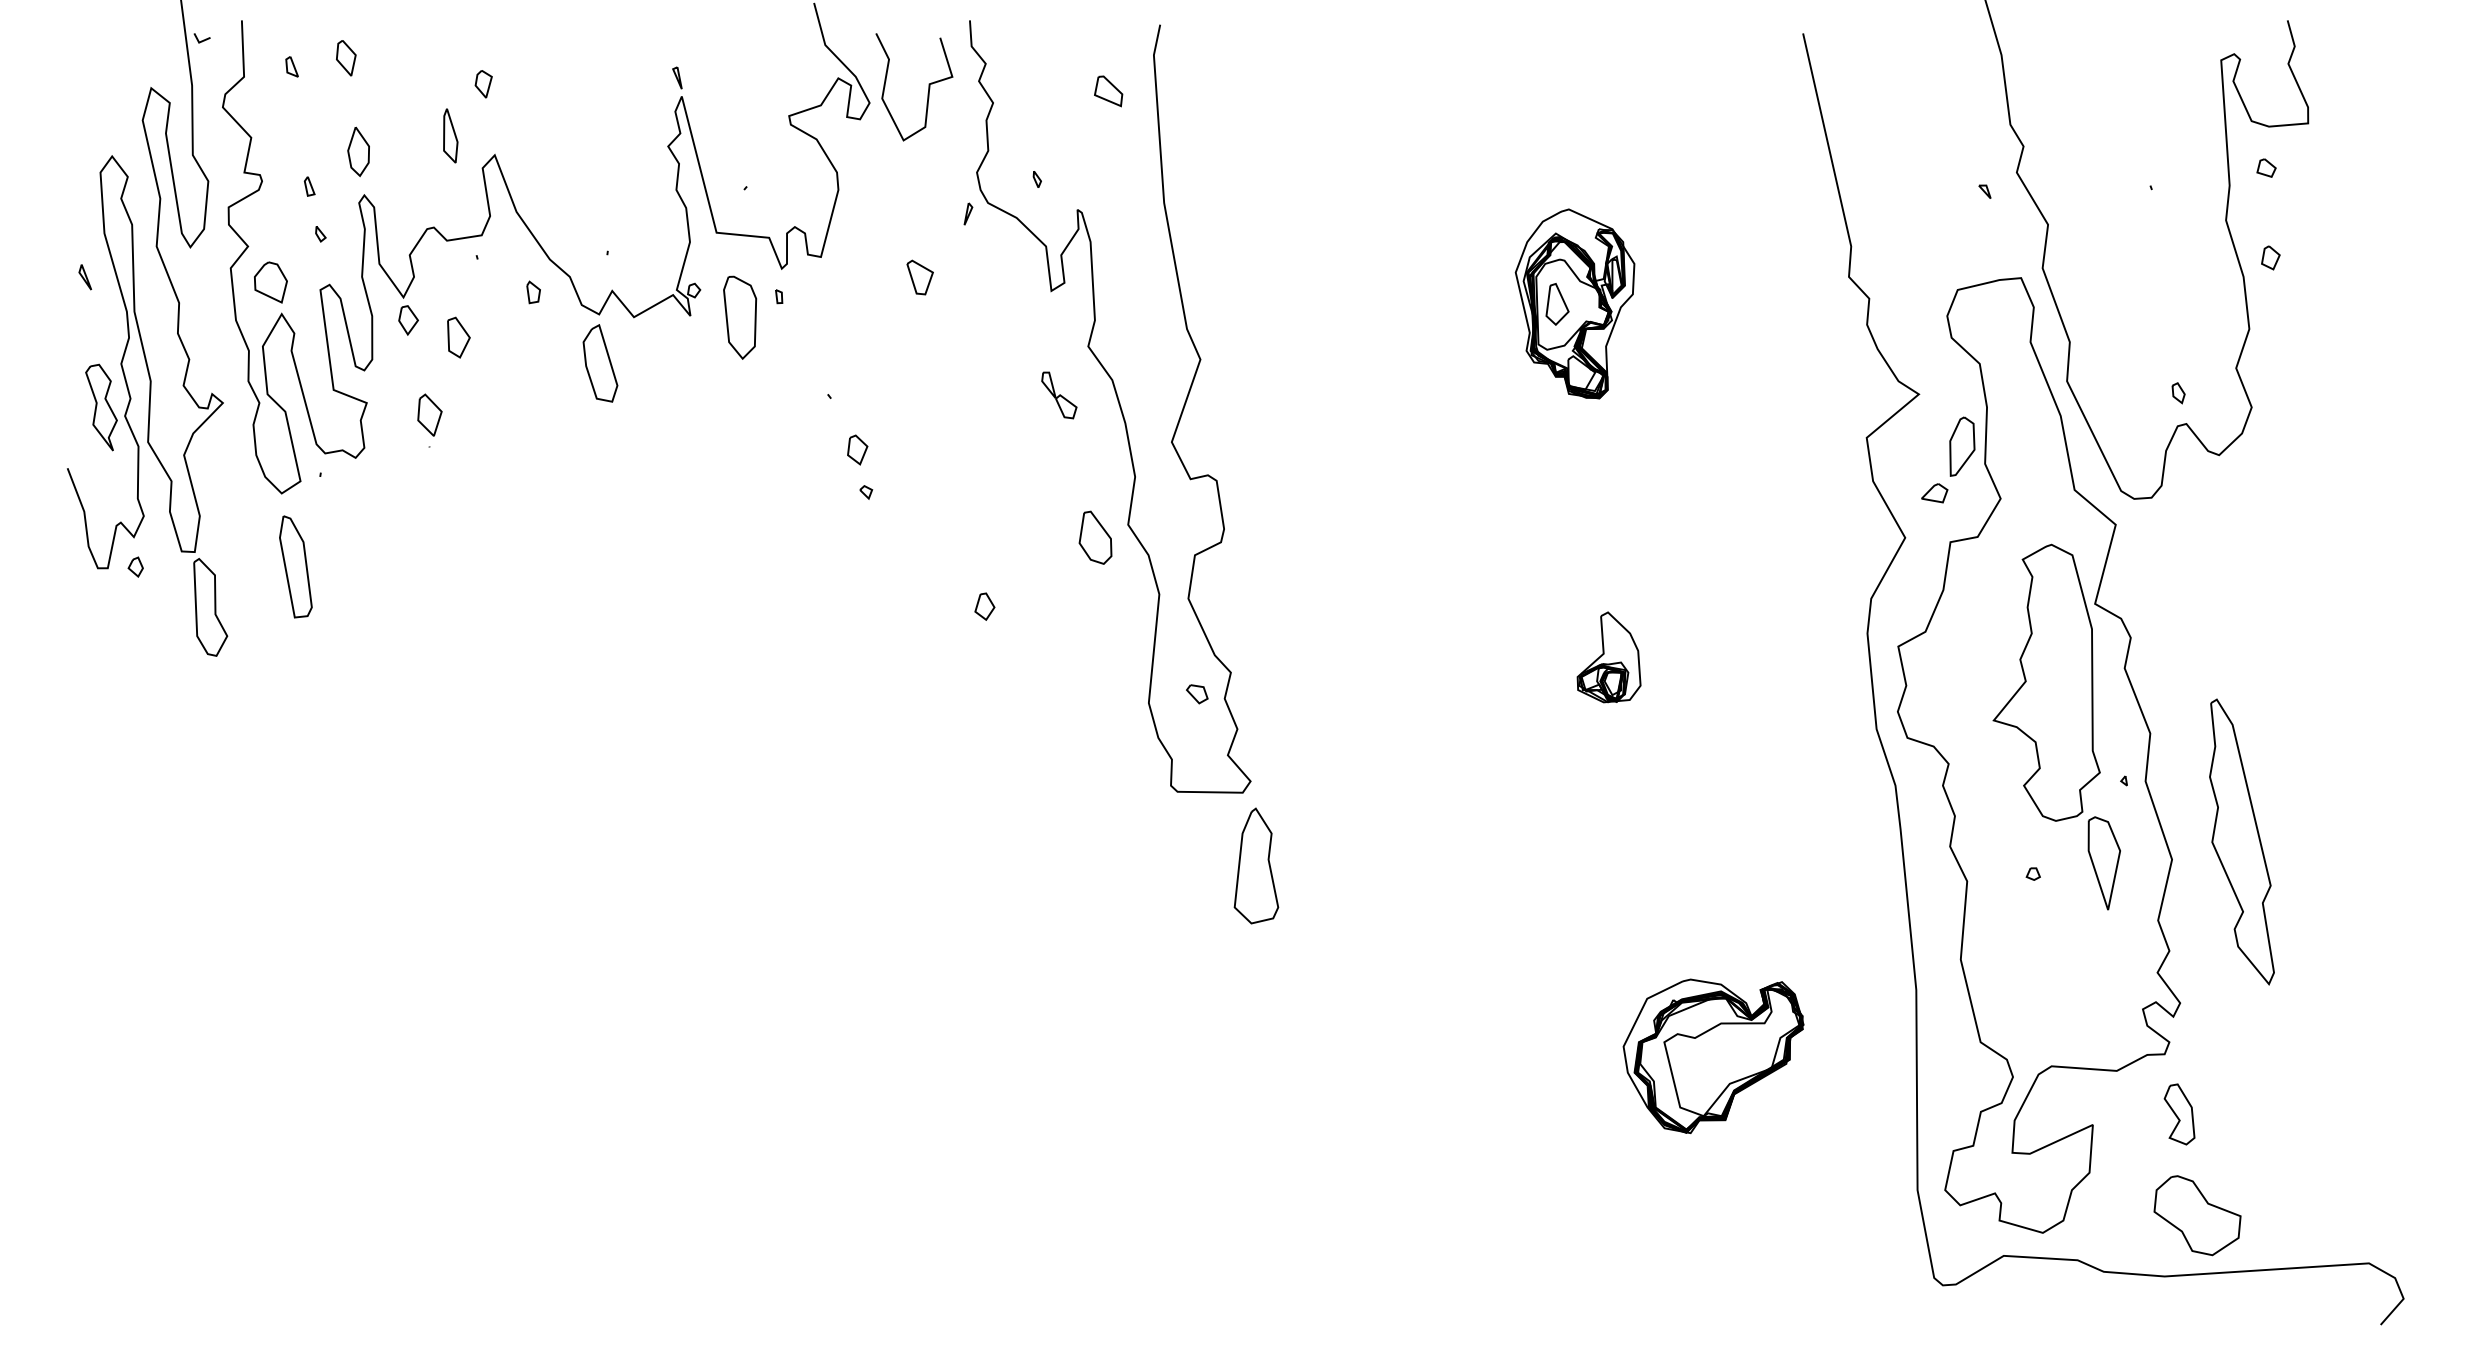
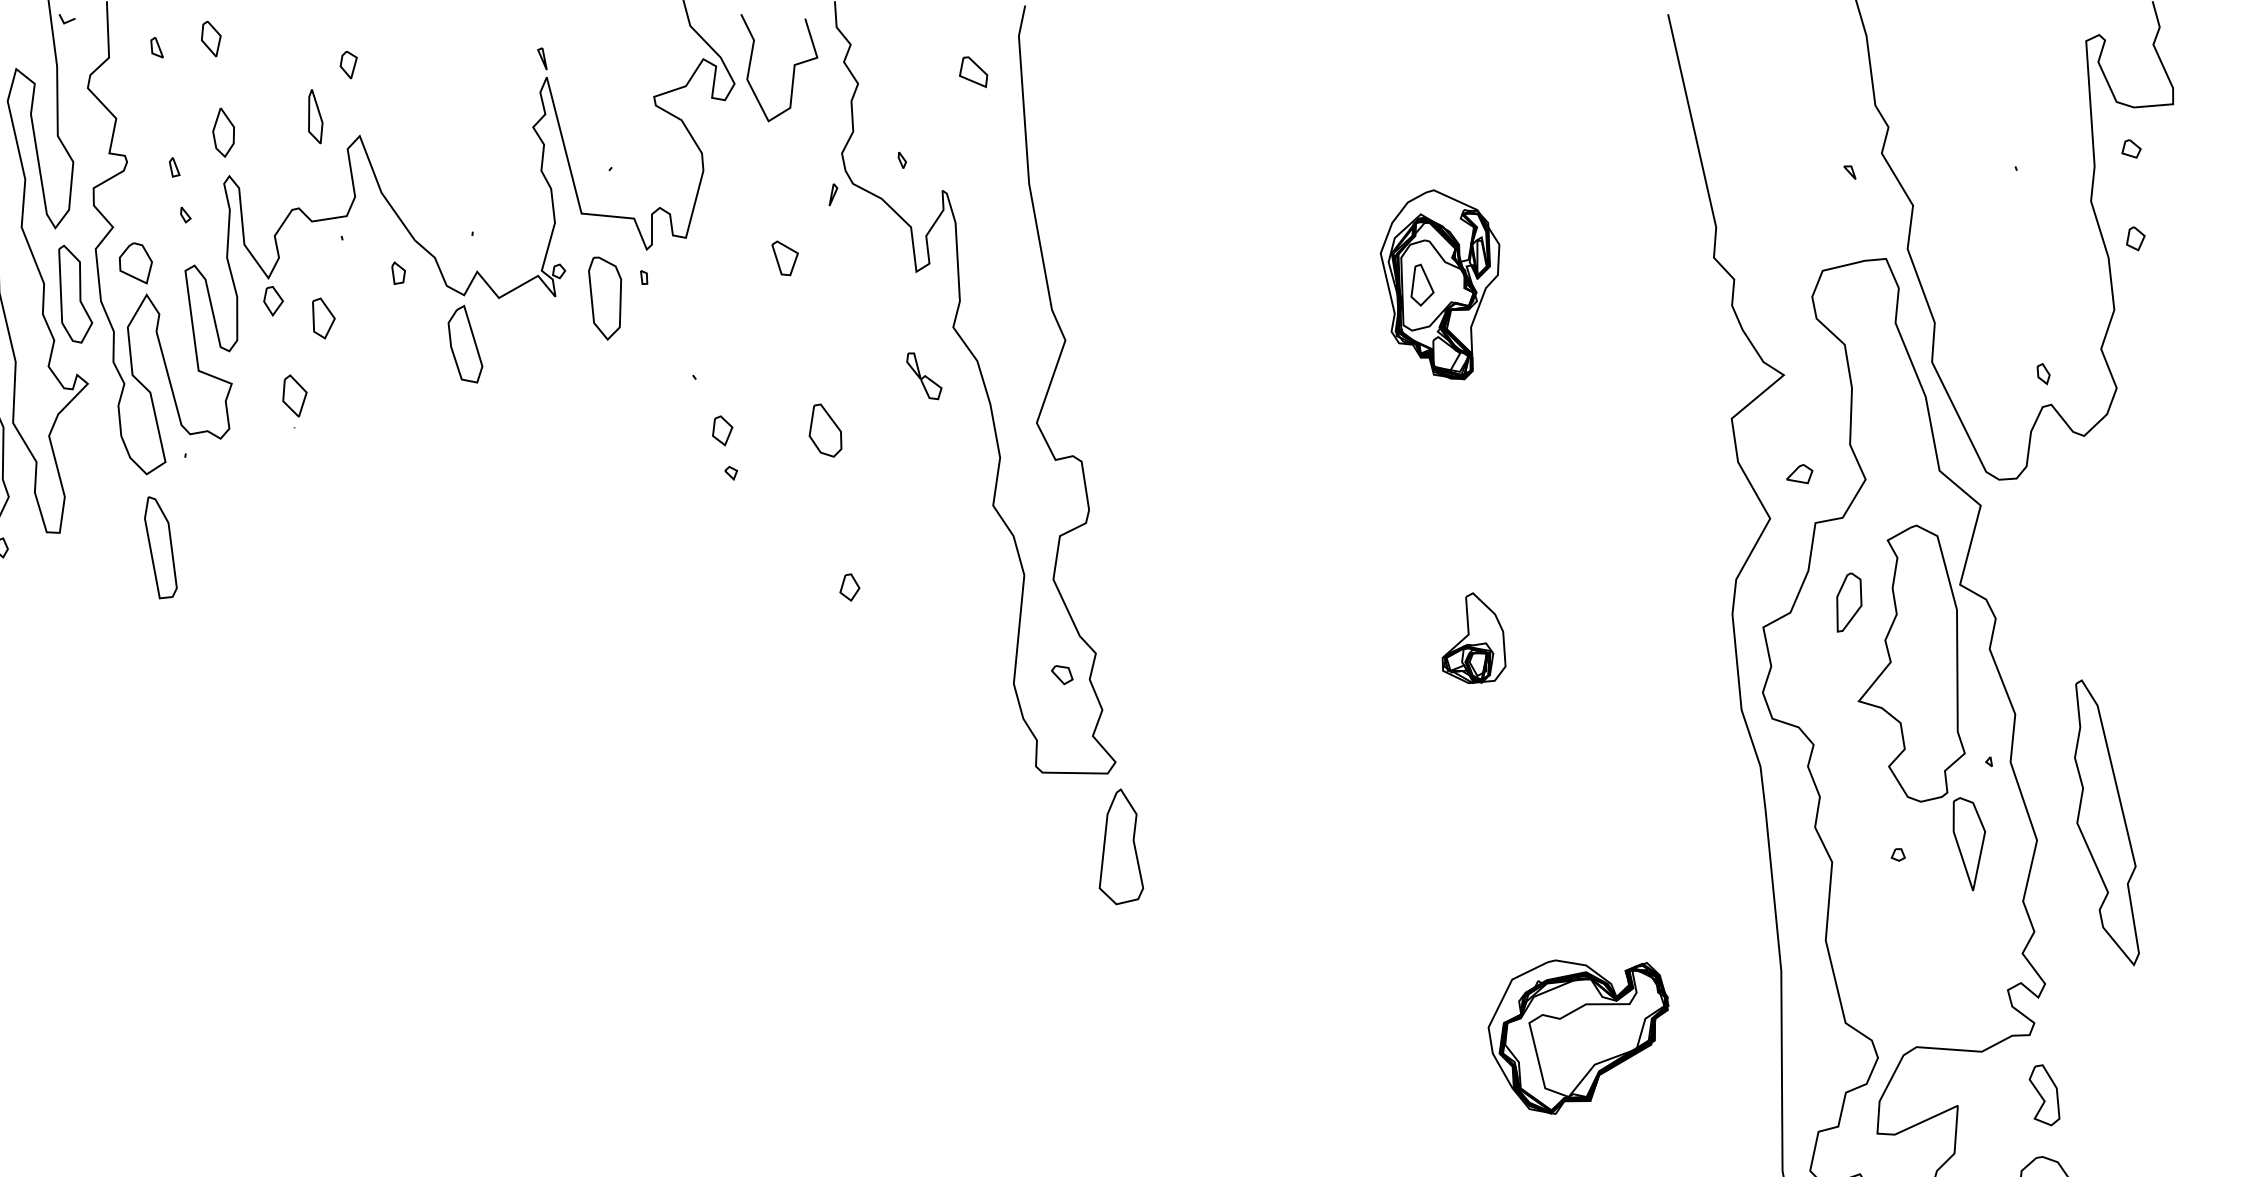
part: (1962, 446) -> (1849, 602), moved
part: (1095, 537) -> (825, 430), moved
part: (210, 607) -> (75, 294), moved

